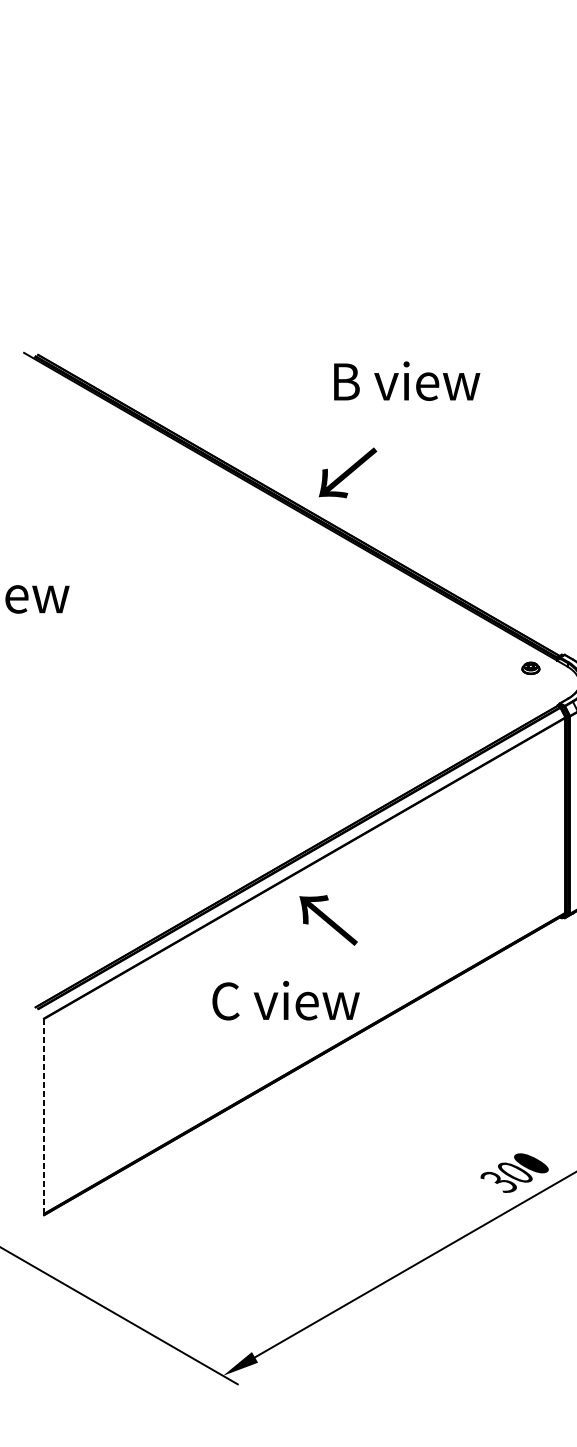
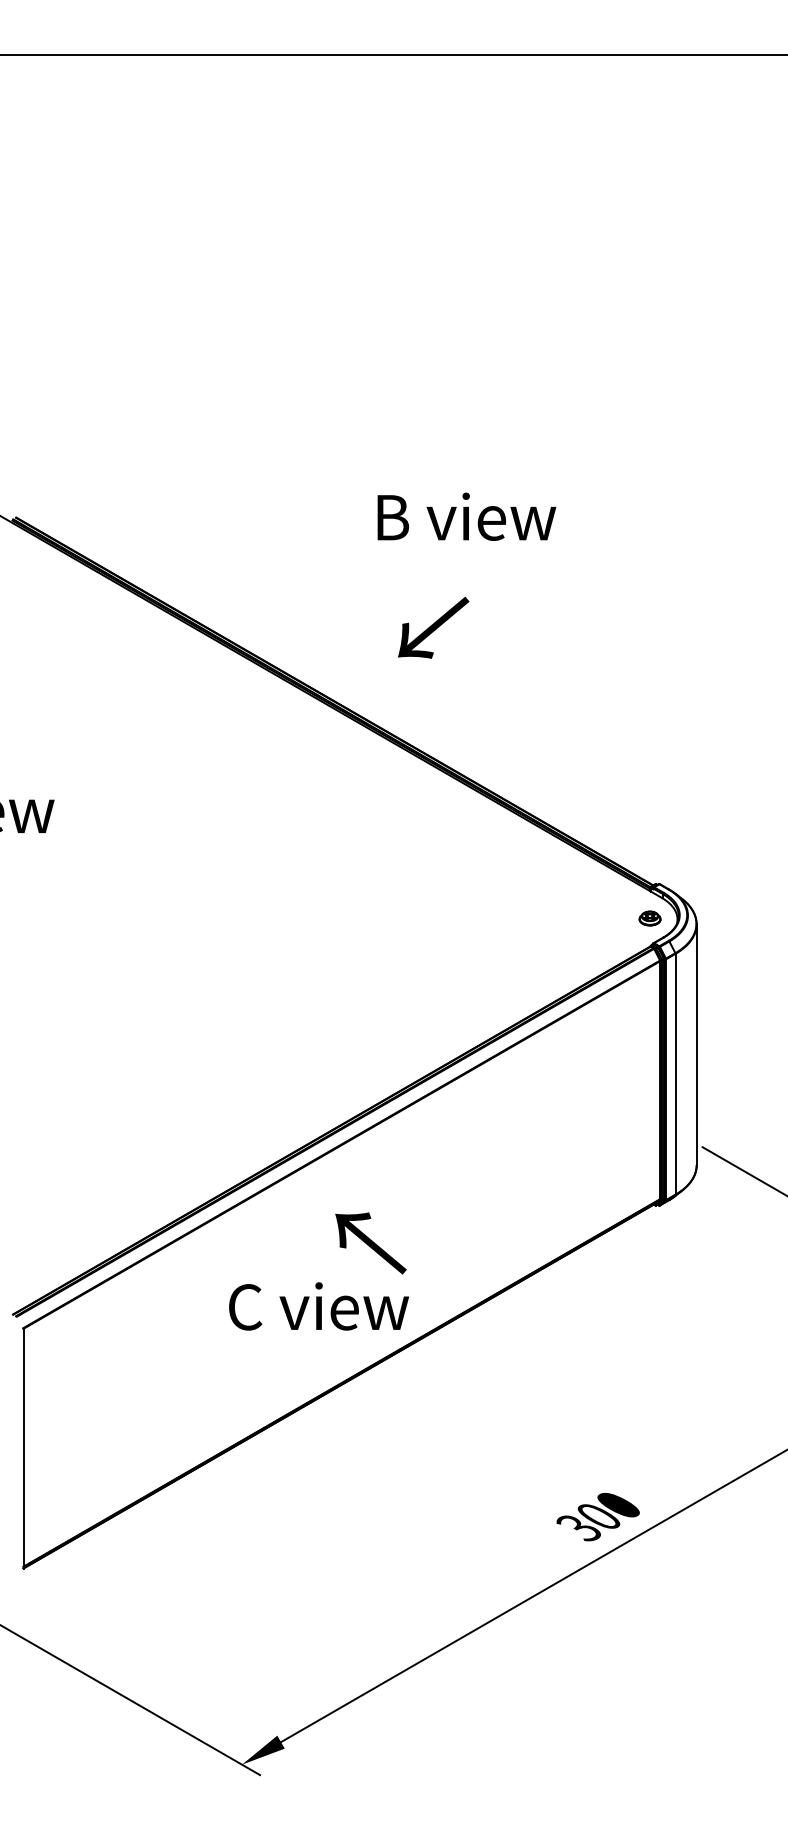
text: (406, 380) -> (466, 516), moved
text: (347, 472) -> (433, 627), moved
part: (530, 668) -> (649, 918), moved
text: (328, 920) -> (370, 1243), moved
line: (44, 1116) -> (23, 1448), dashed -> solid

